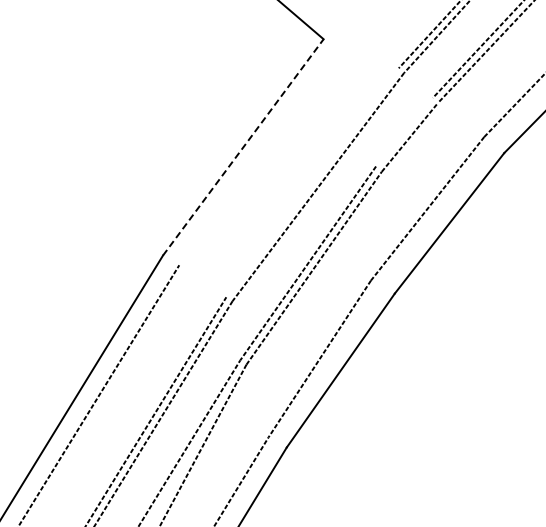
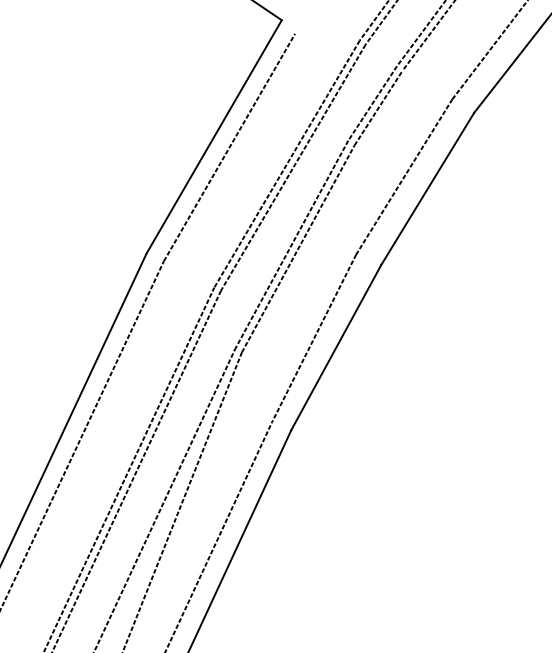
line: (404, 132) -> (372, 103), added
line: (243, 147) -> (214, 136), dashed -> solid
line: (257, 159) -> (229, 147), added
line: (312, 182) -> (286, 163), added

